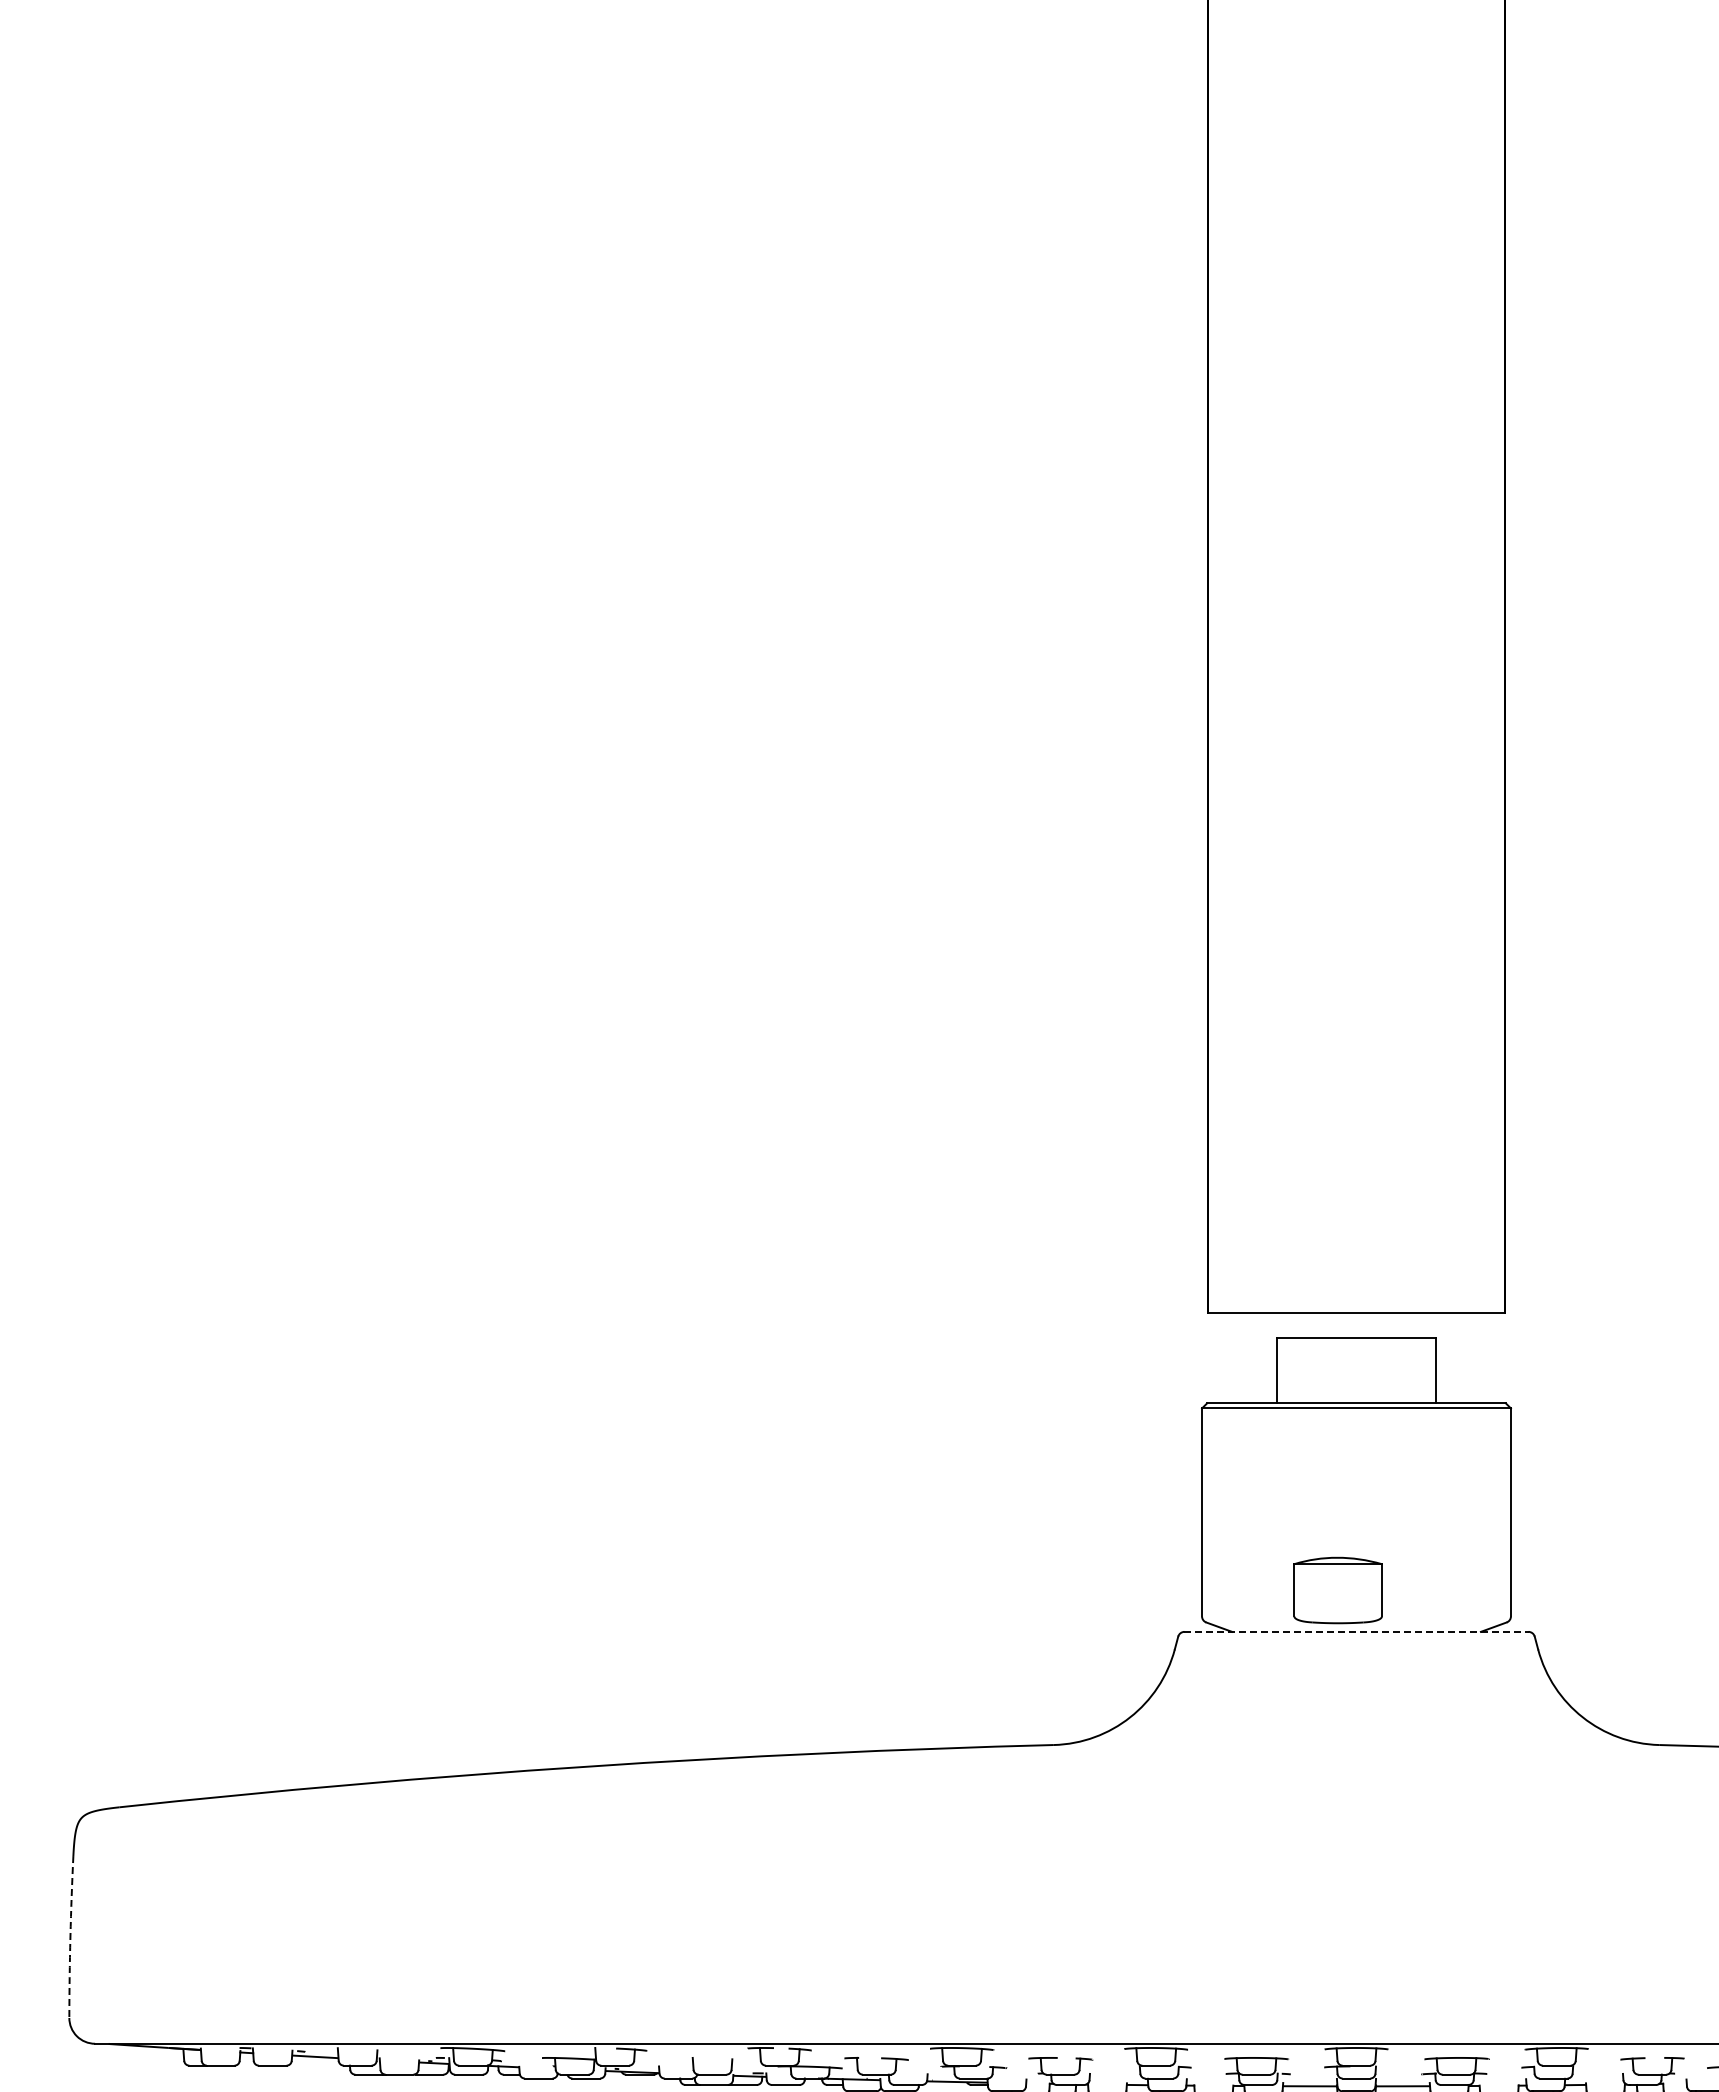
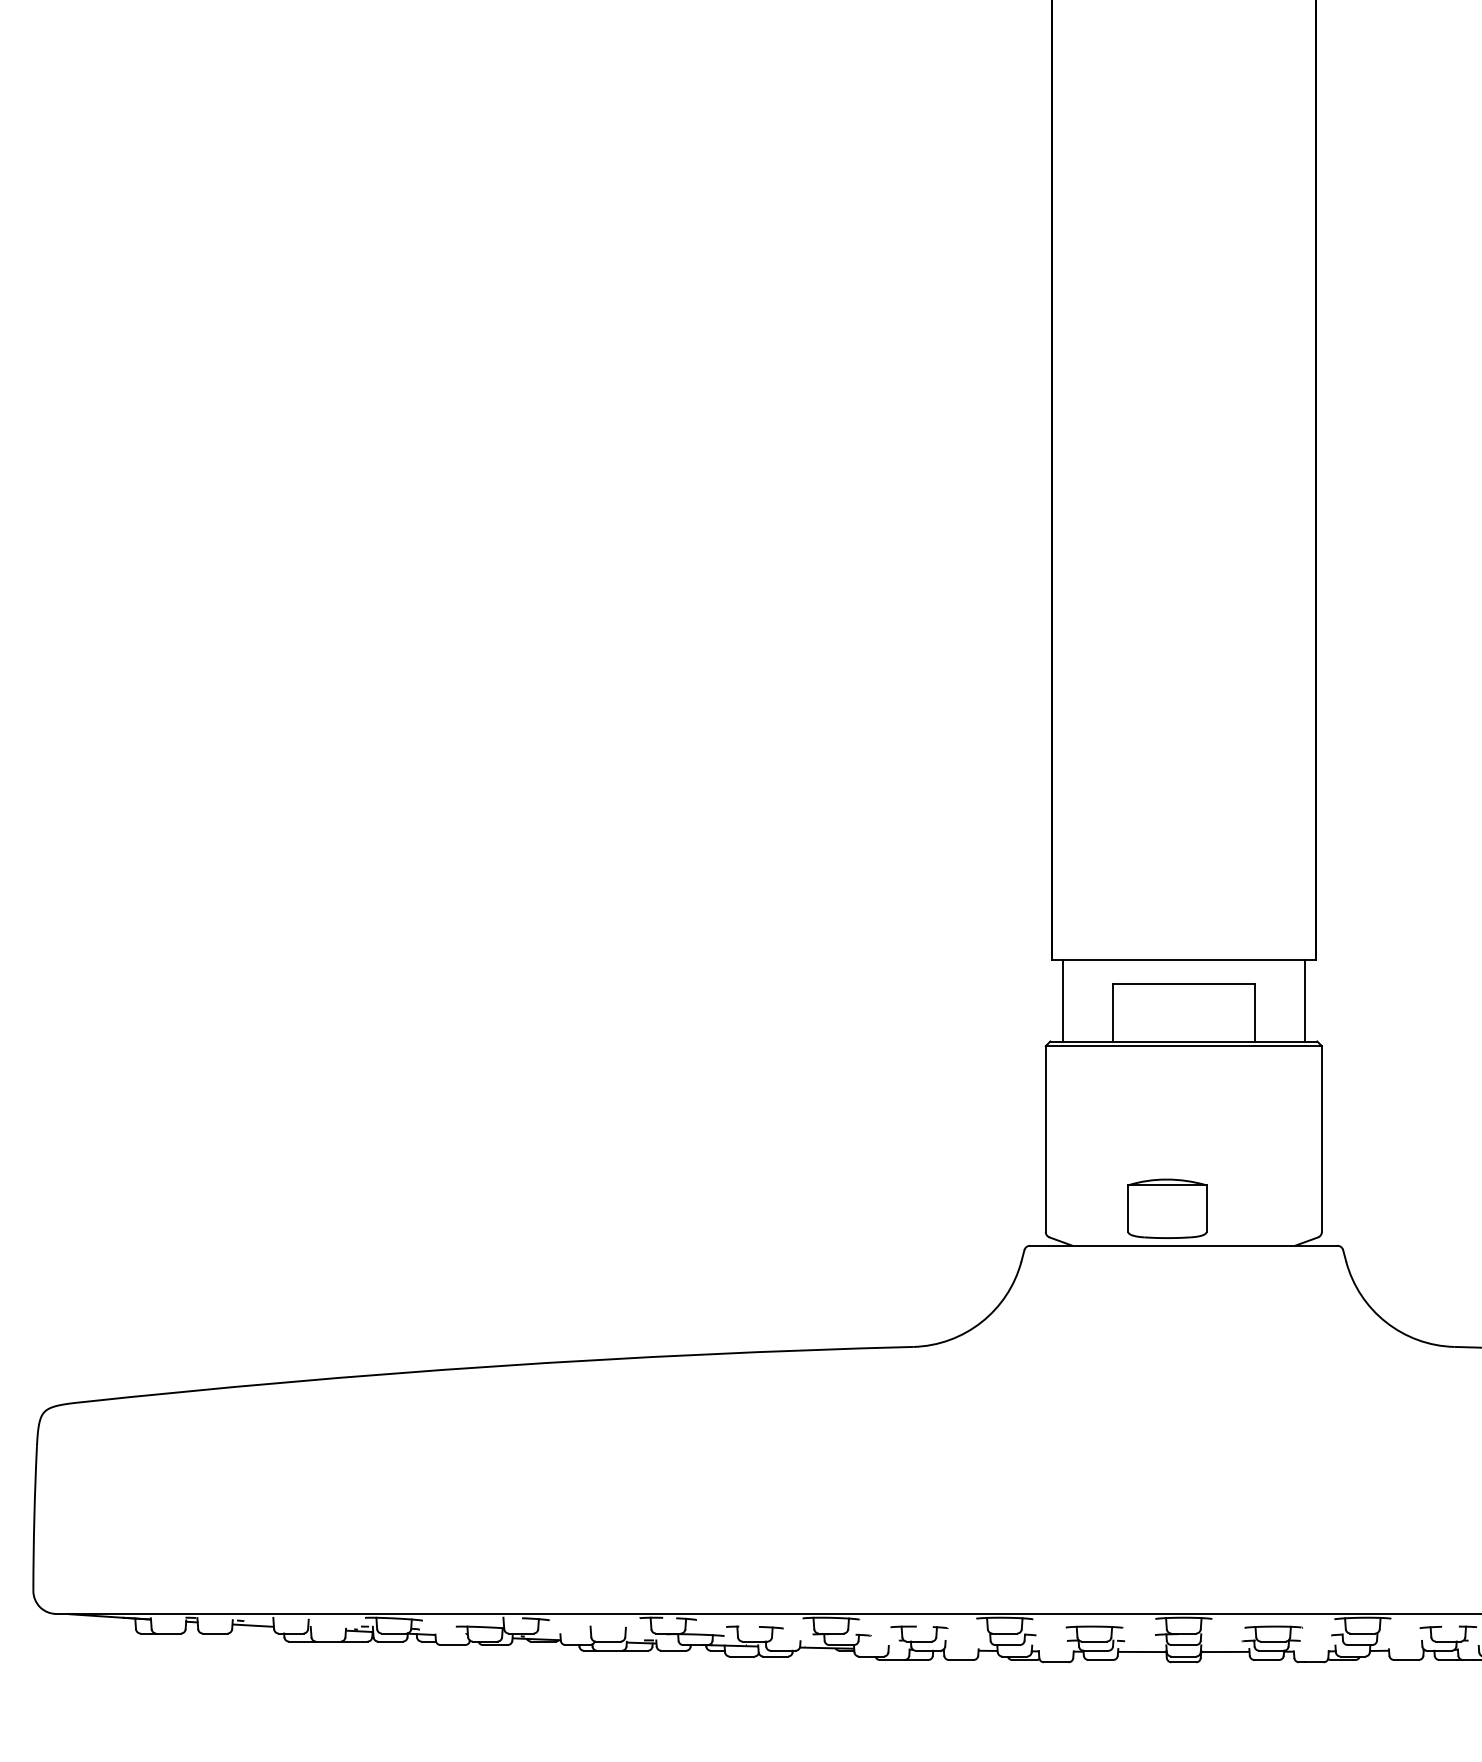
line: (1221, 1357) -> (1063, 1000), added
line: (1491, 1357) -> (1304, 1000), added
line: (1356, 1631) -> (1183, 1245), dashed -> solid
arc: (70, 1936) -> (34, 1518), dashed -> solid

